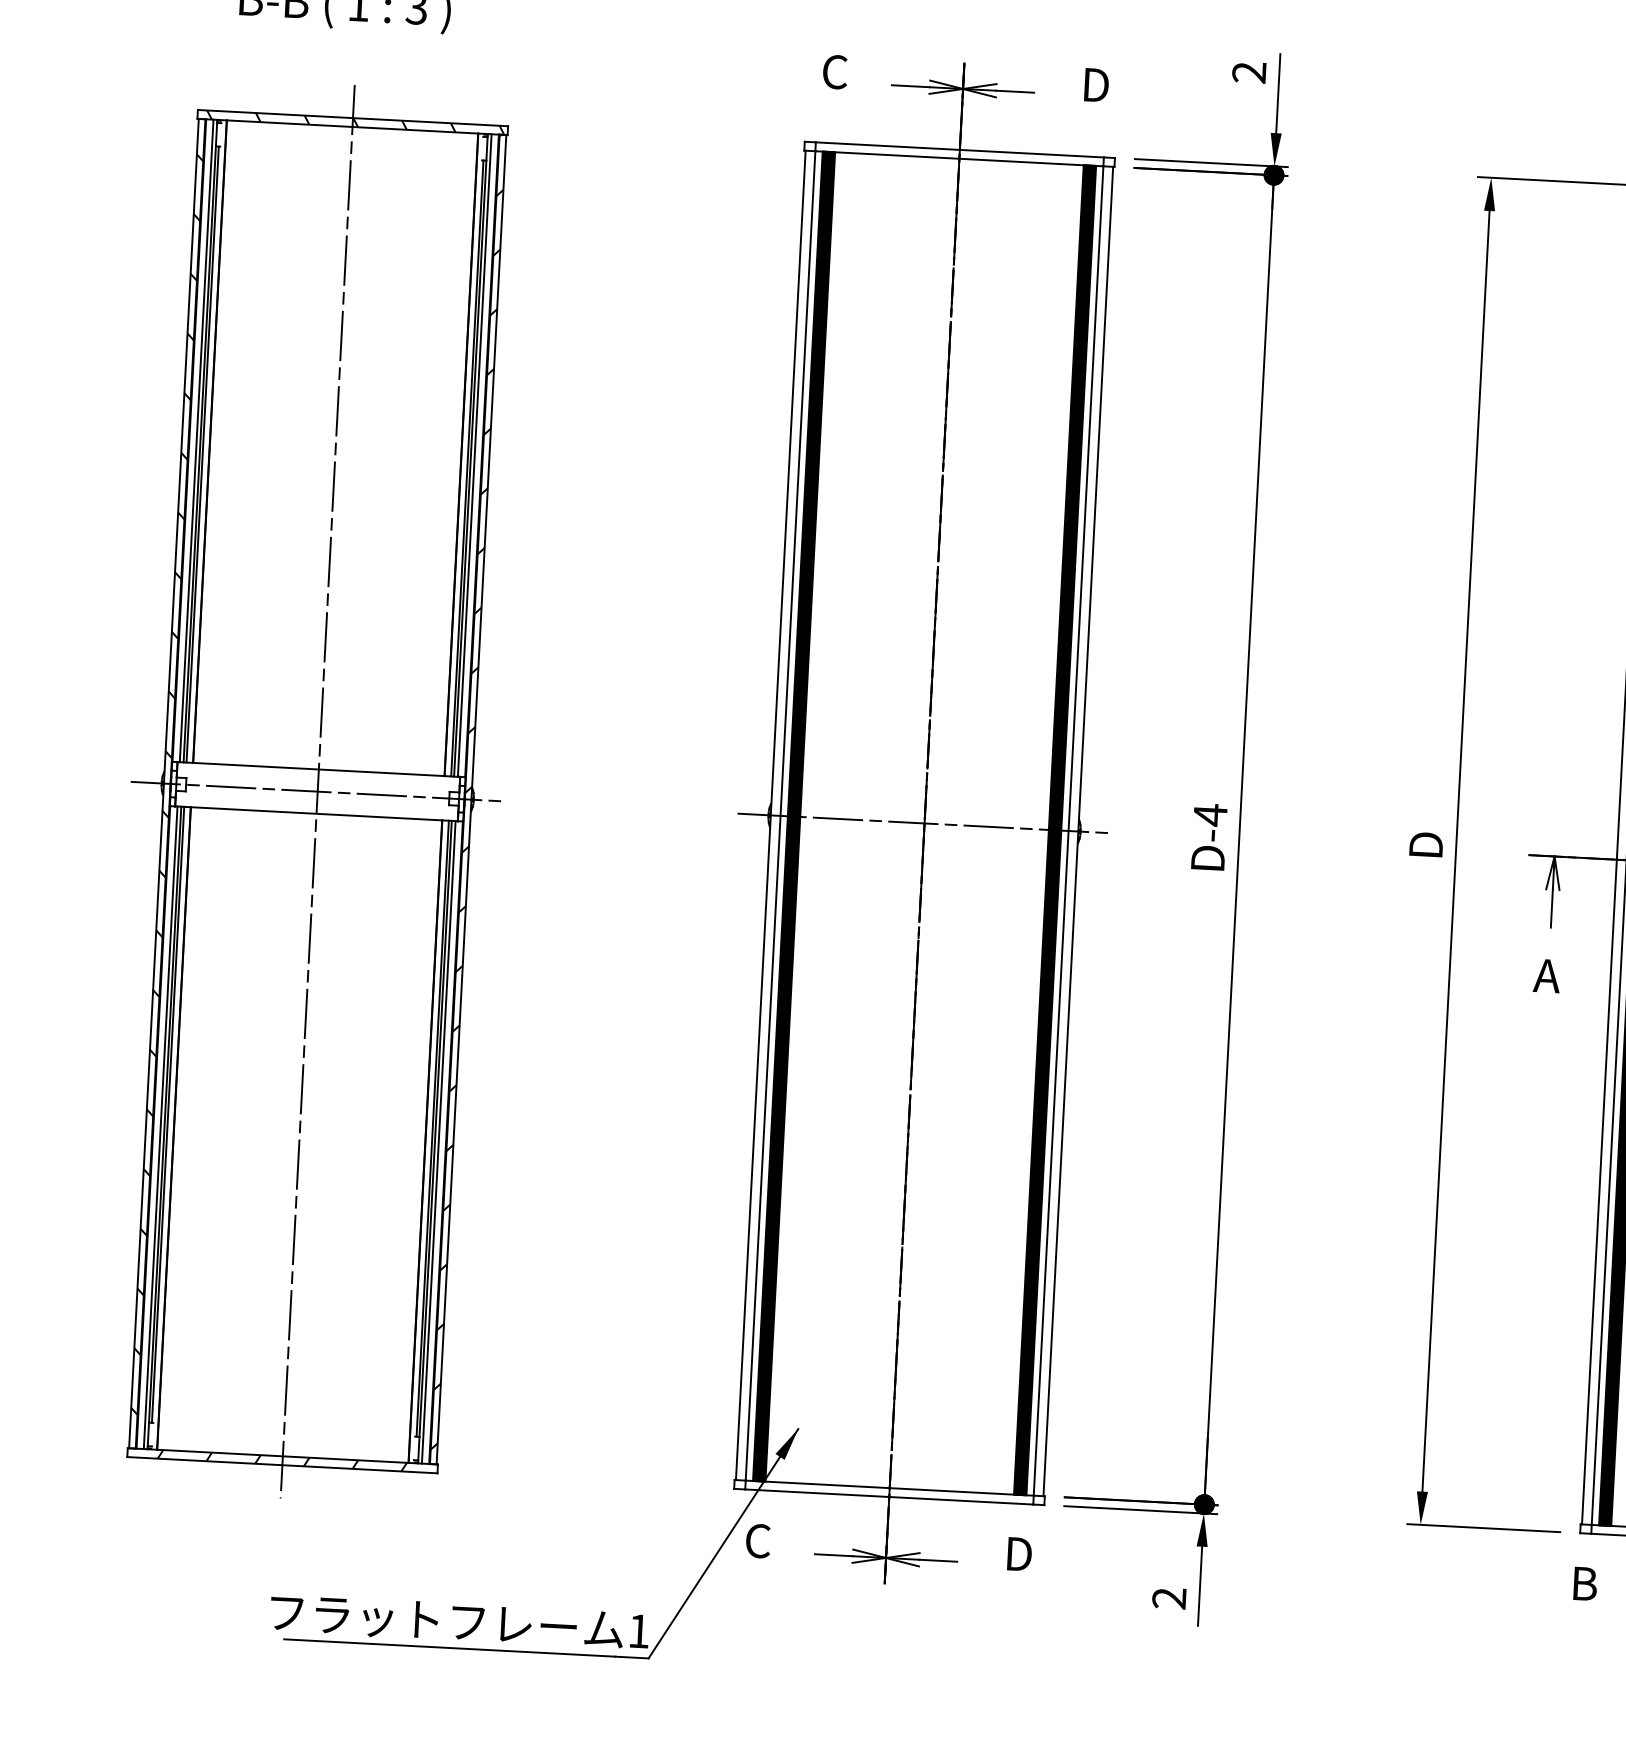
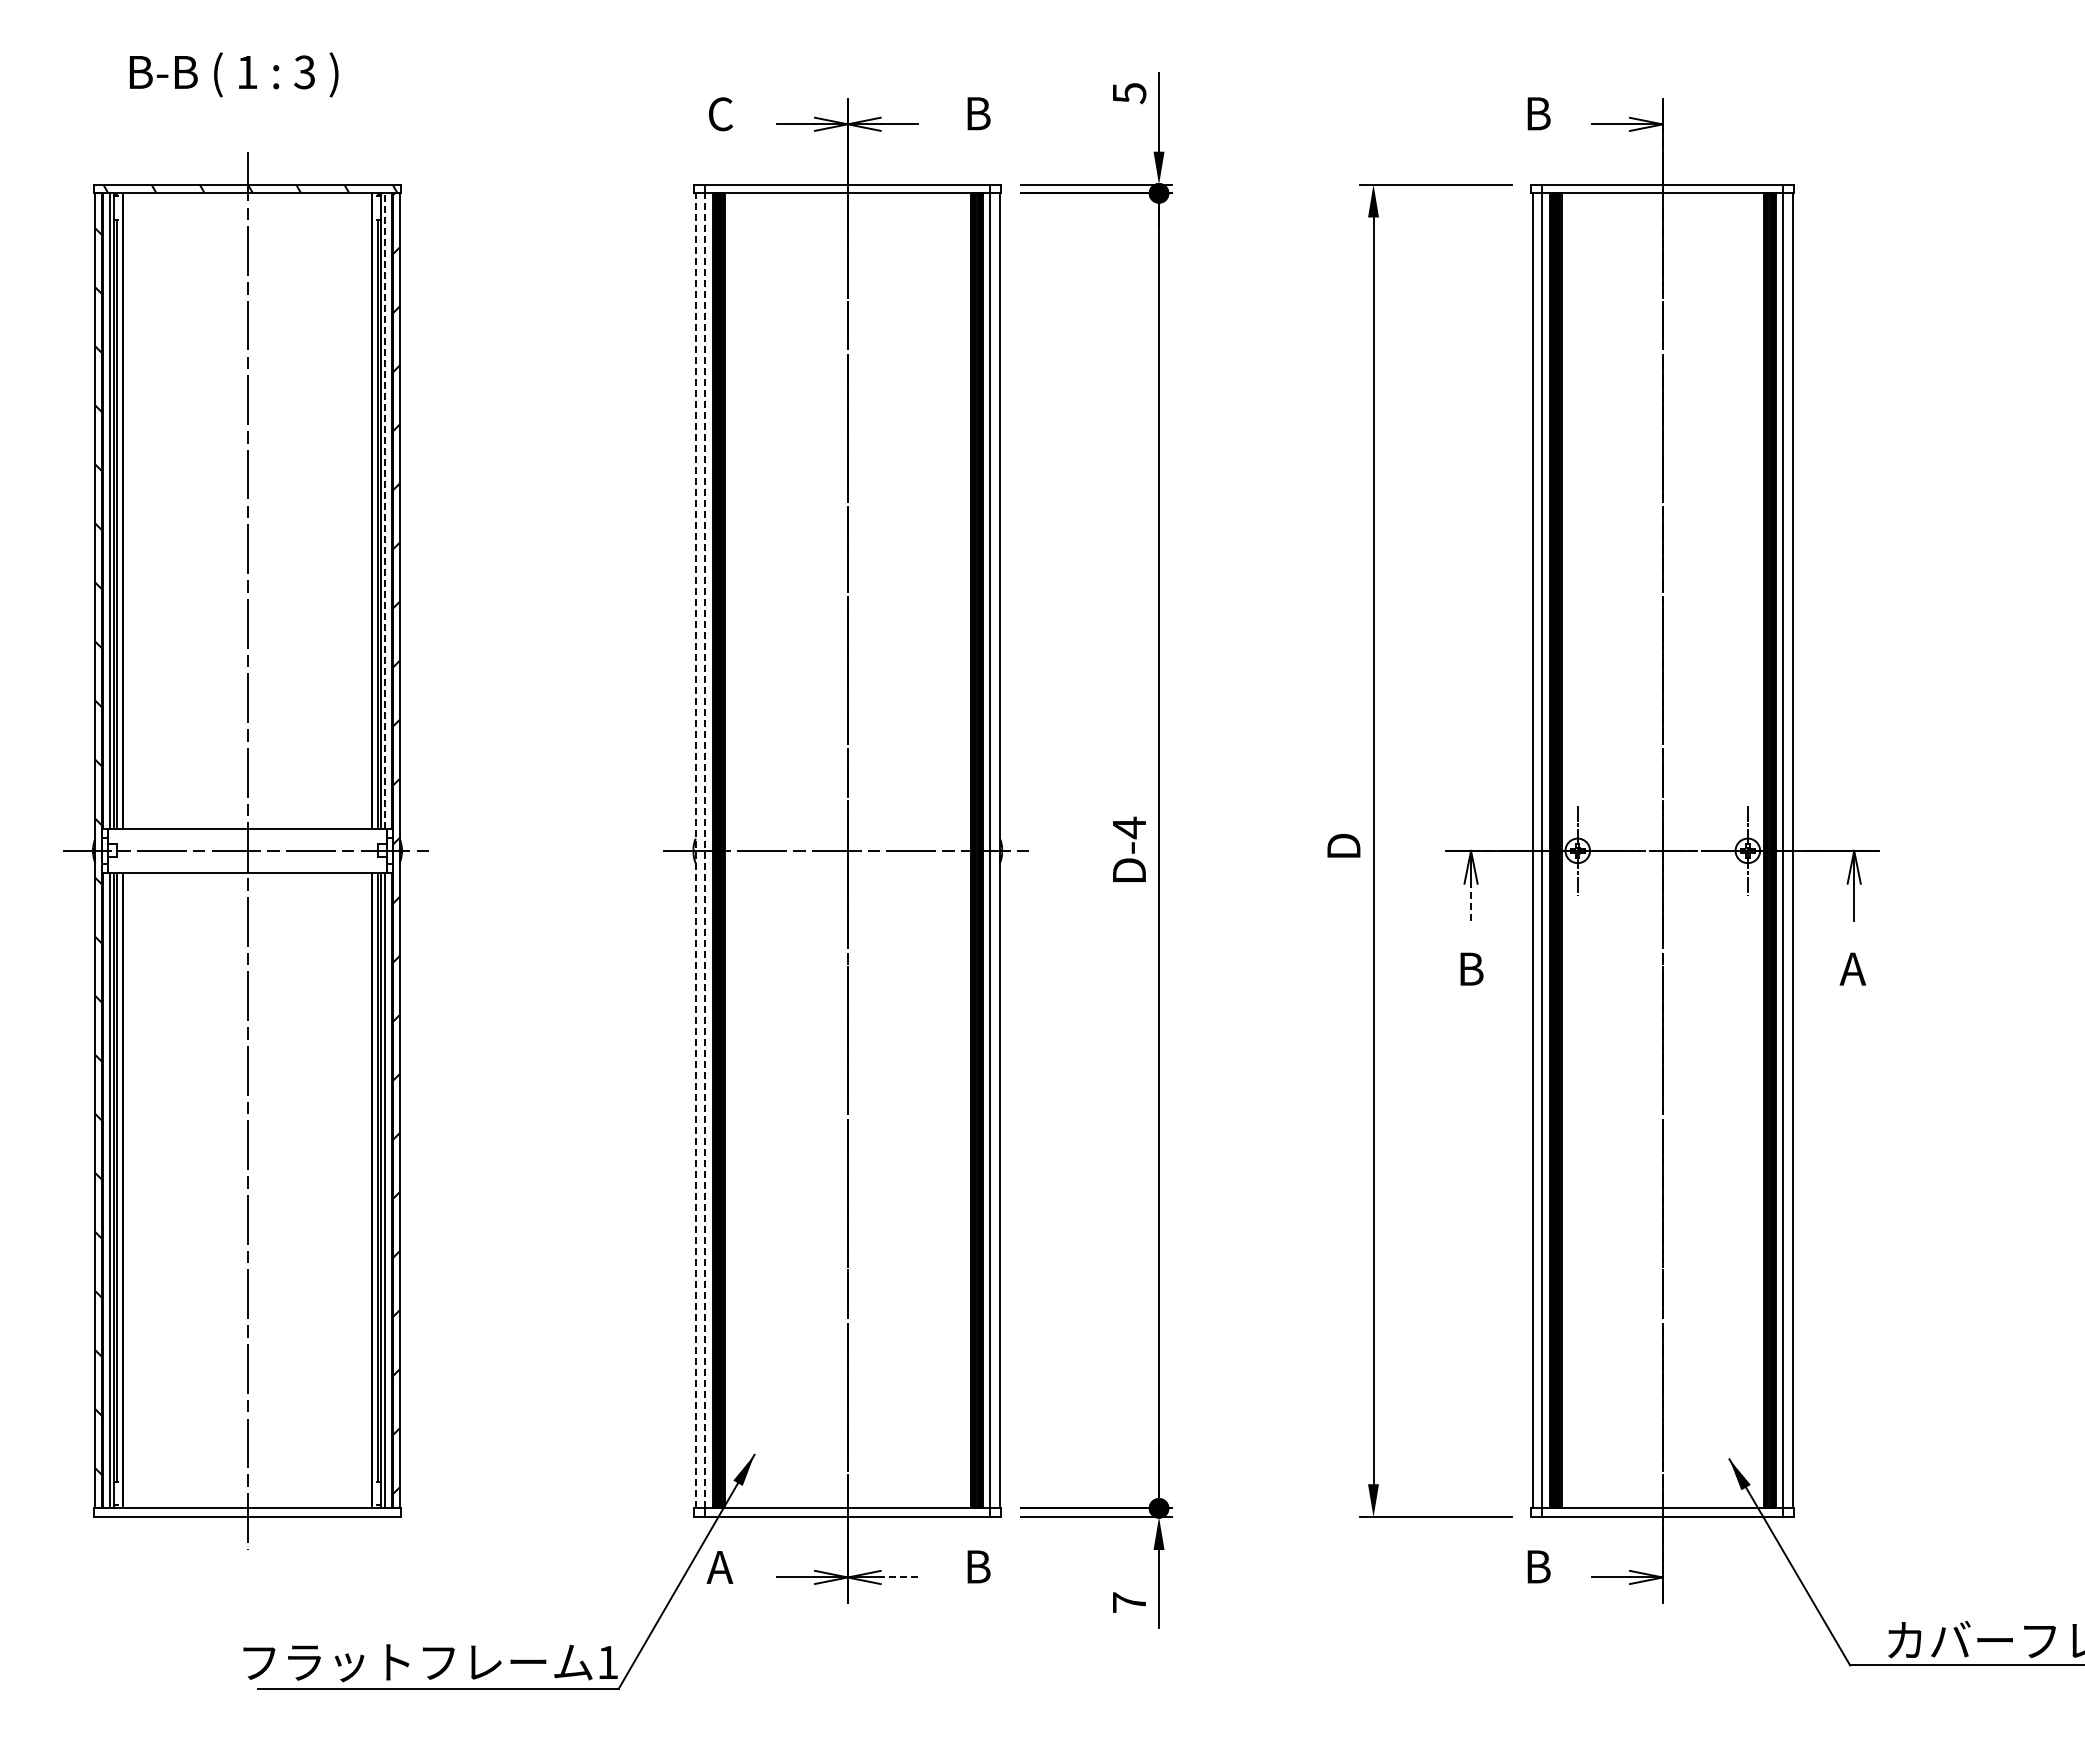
text: (1249, 72) -> (1129, 93), 2 -> 5
text: (1098, 85) -> (981, 113), D -> B
line: (475, 455) -> (385, 511), solid -> dashed
line: (770, 815) -> (695, 850), solid -> dashed
line: (780, 815) -> (705, 850), solid -> dashed
line: (1552, 908) -> (1471, 902), solid -> dashed
text: (1546, 975) -> (1469, 968), A -> B
hatch: (282, 1460) -> (247, 1512), removed
text: (756, 1541) -> (719, 1567), C -> A
text: (1021, 1553) -> (981, 1566), D -> B
line: (938, 1560) -> (899, 1577), solid -> dashed
text: (1168, 1598) -> (1128, 1602), 2 -> 7

